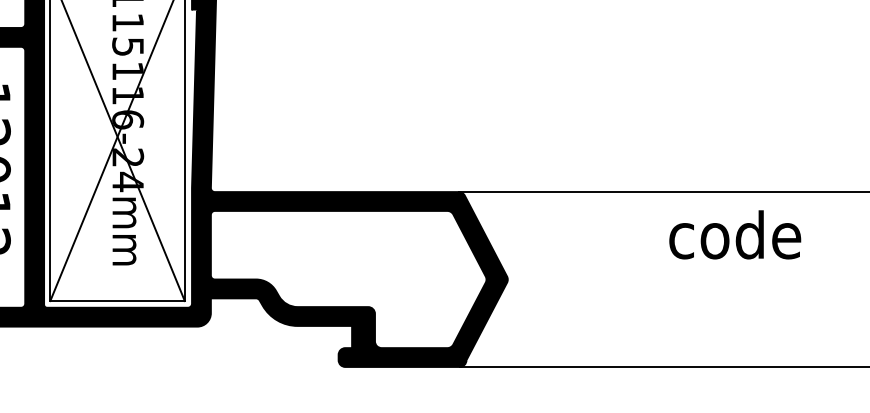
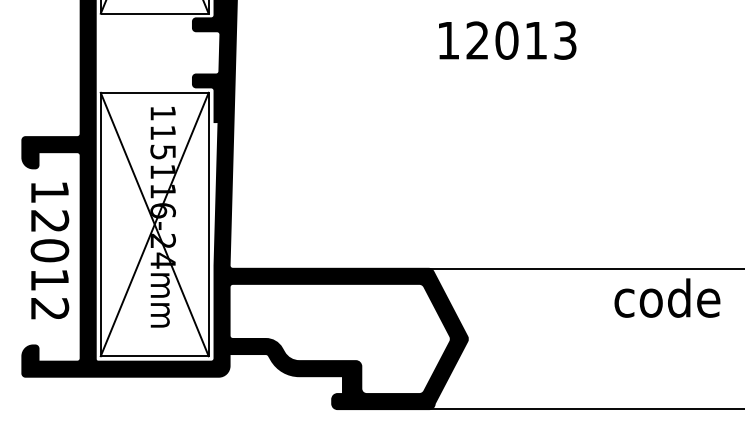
text: (735, 234) -> (667, 297), moved

